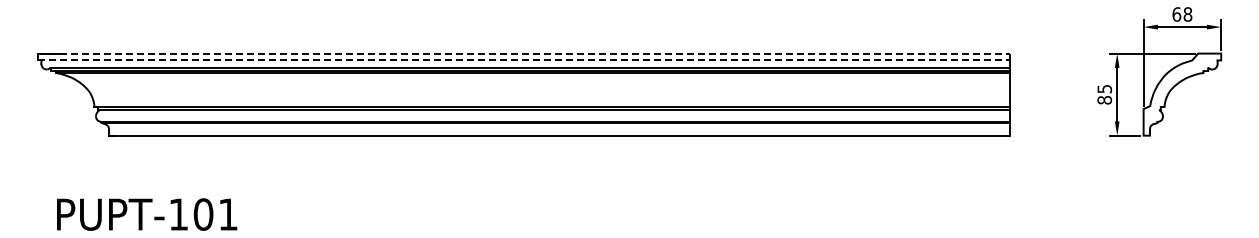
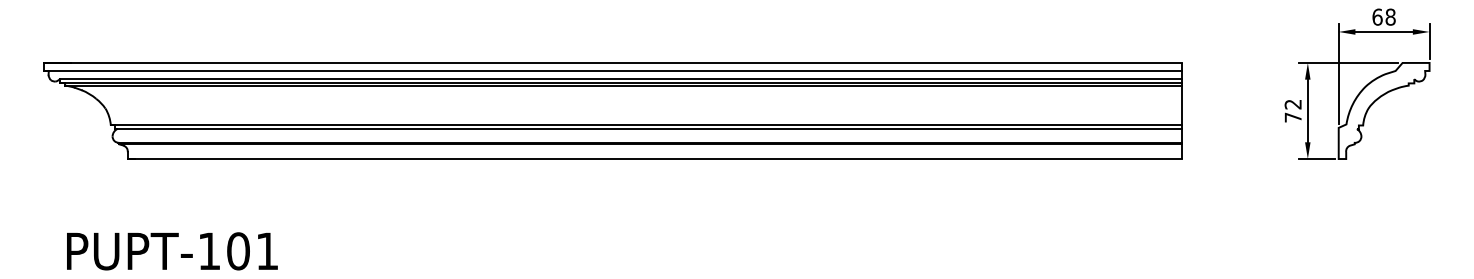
line: (524, 53) -> (614, 62), dashed -> solid
line: (524, 60) -> (614, 71), dashed -> solid
text: (1104, 94) -> (1292, 110), 85 -> 72

